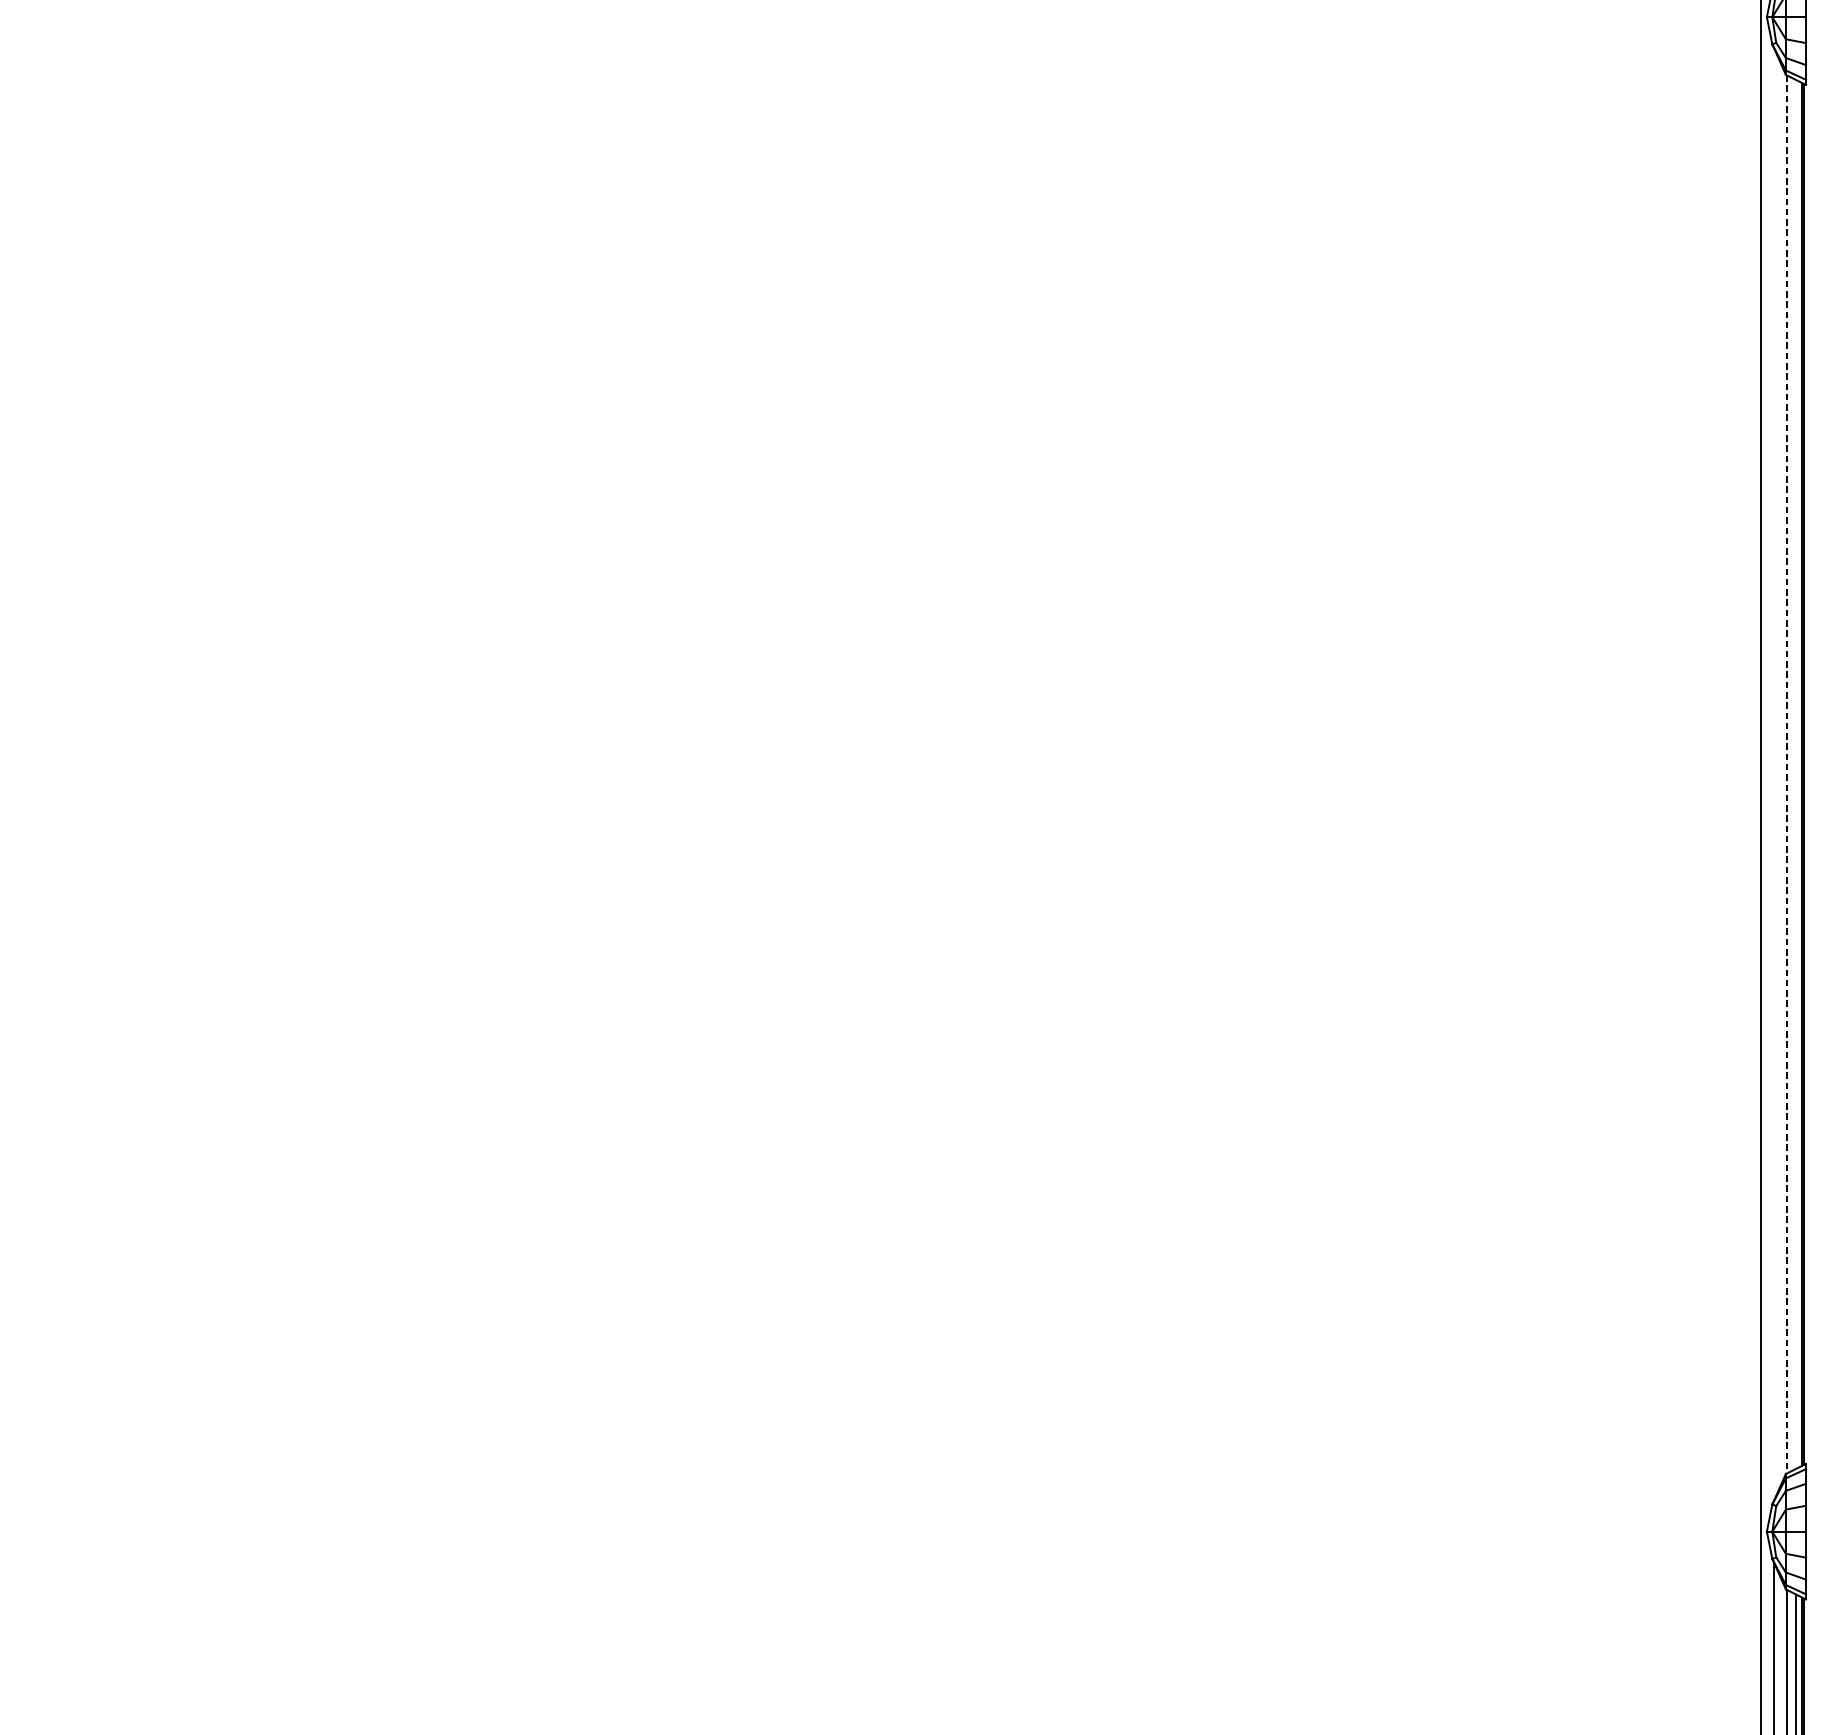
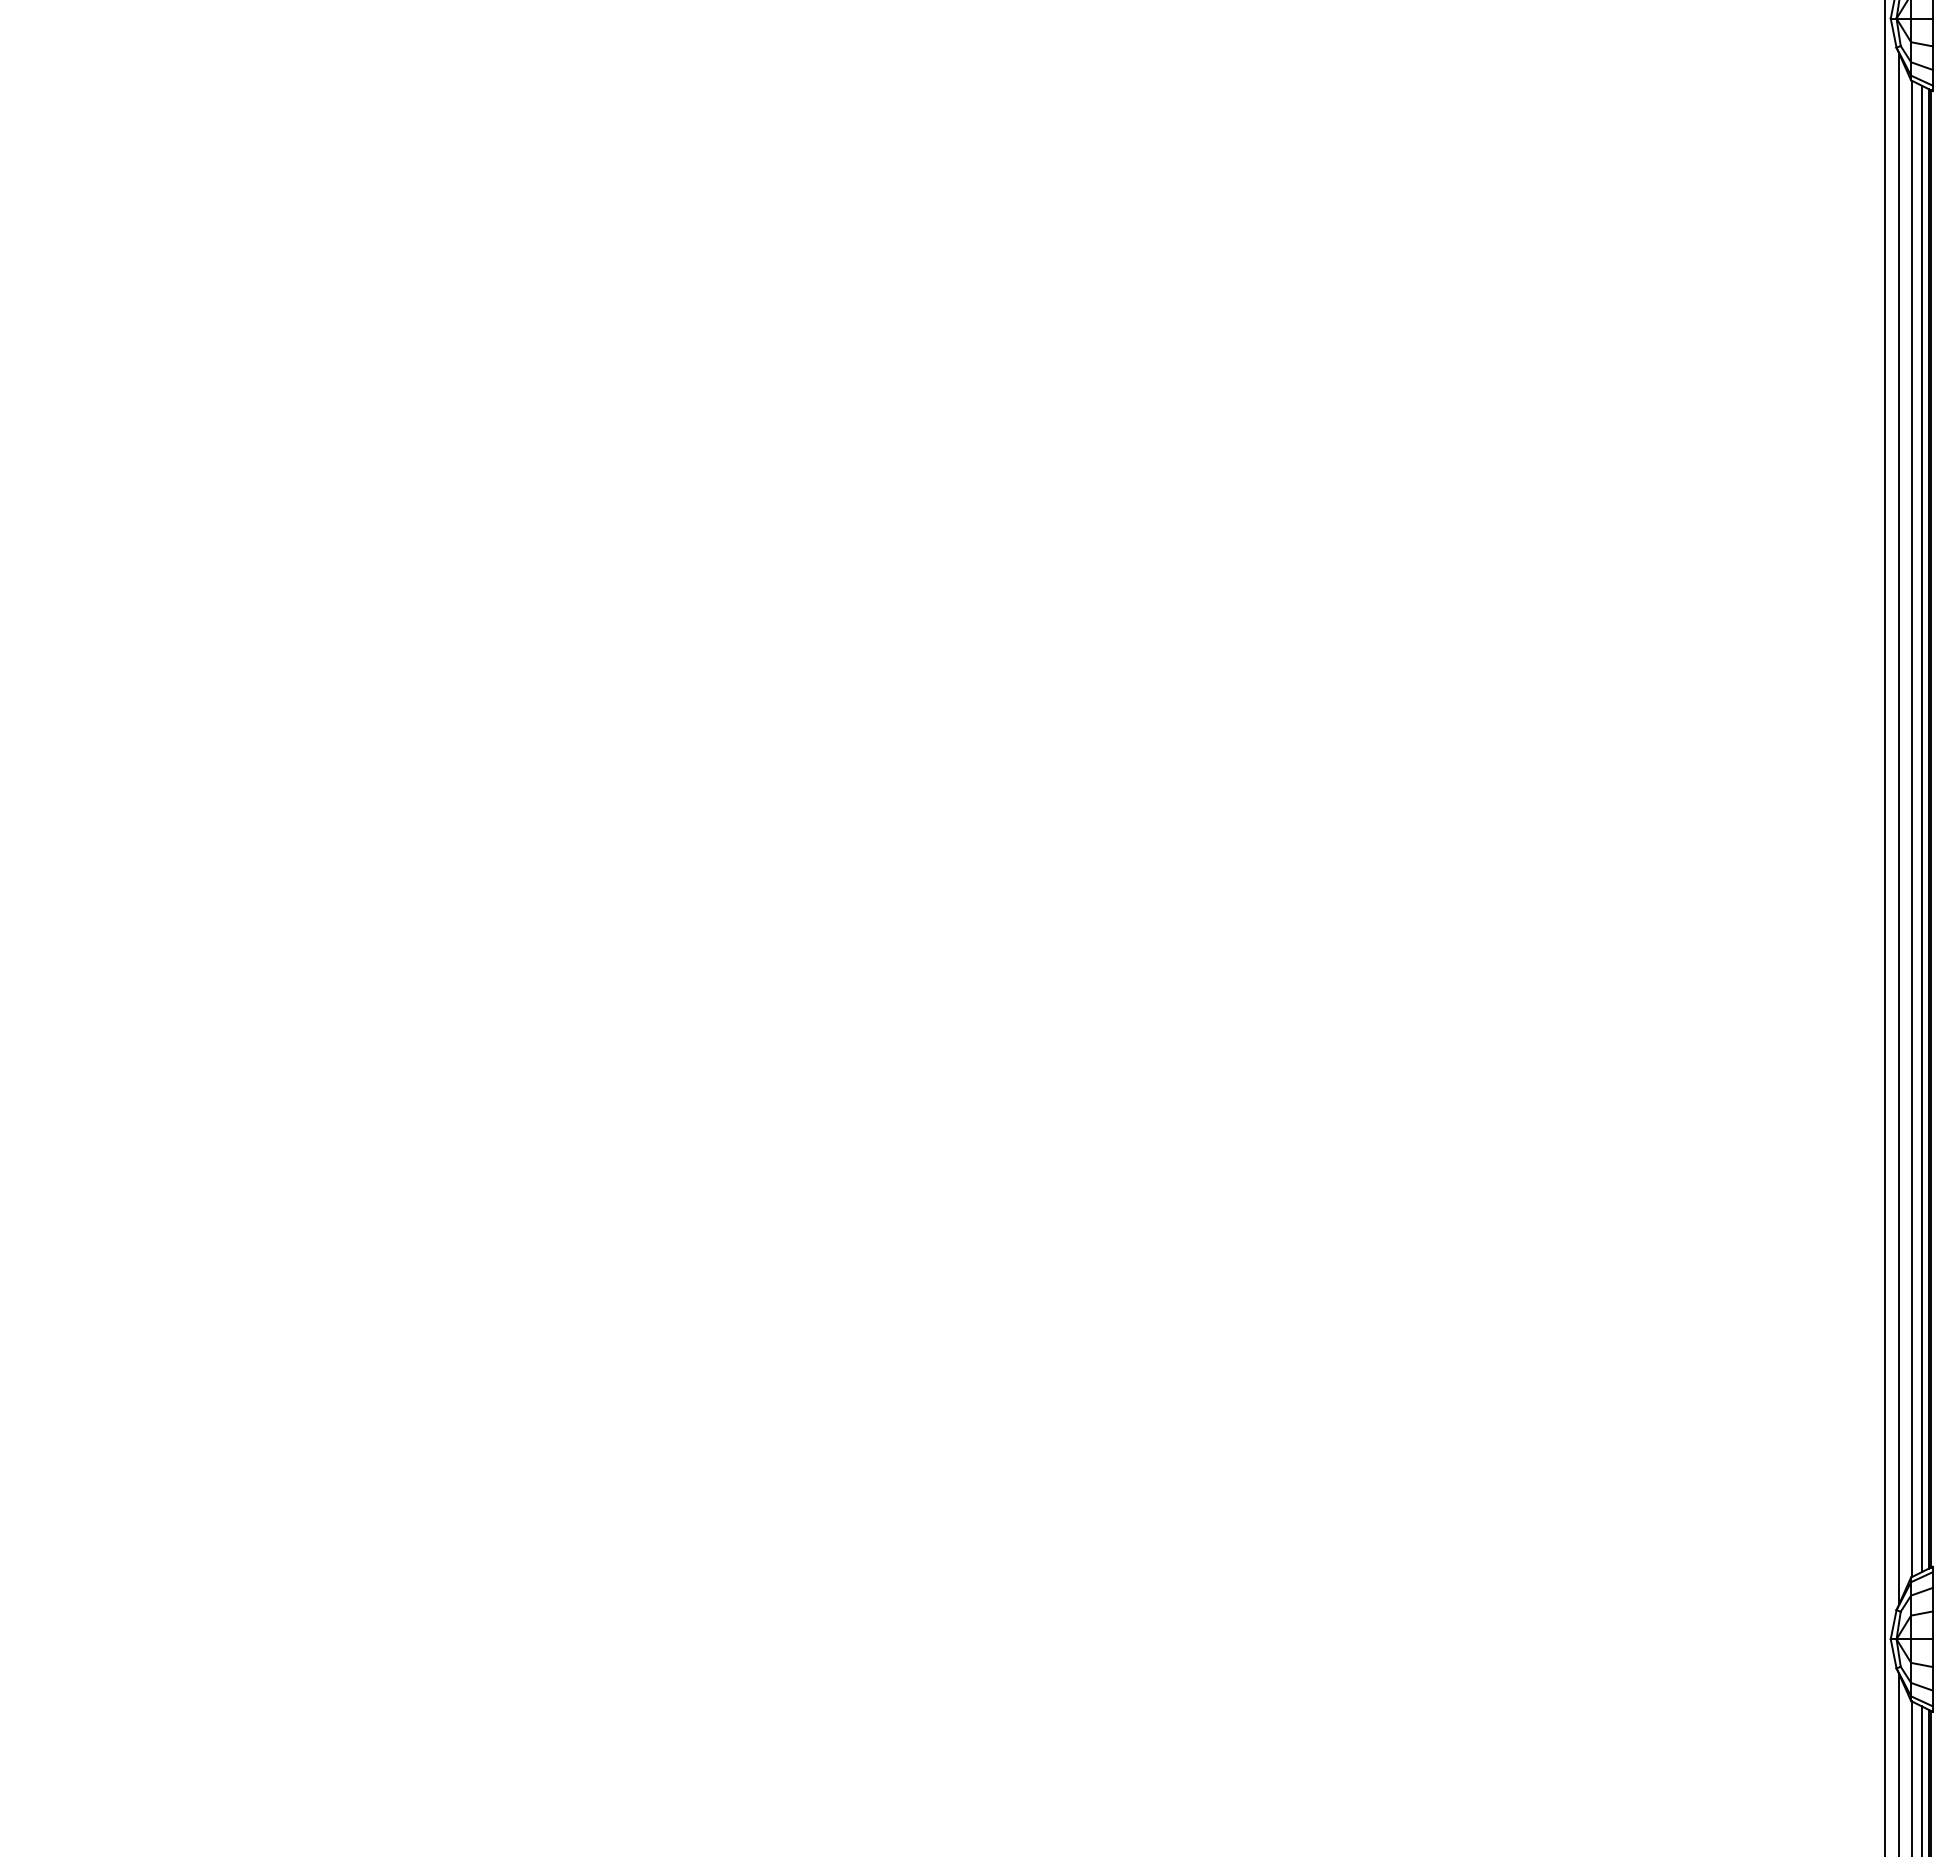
line: (1774, 774) -> (1898, 828), added
line: (1786, 774) -> (1911, 829), dashed -> solid
line: (1796, 774) -> (1922, 828), added

